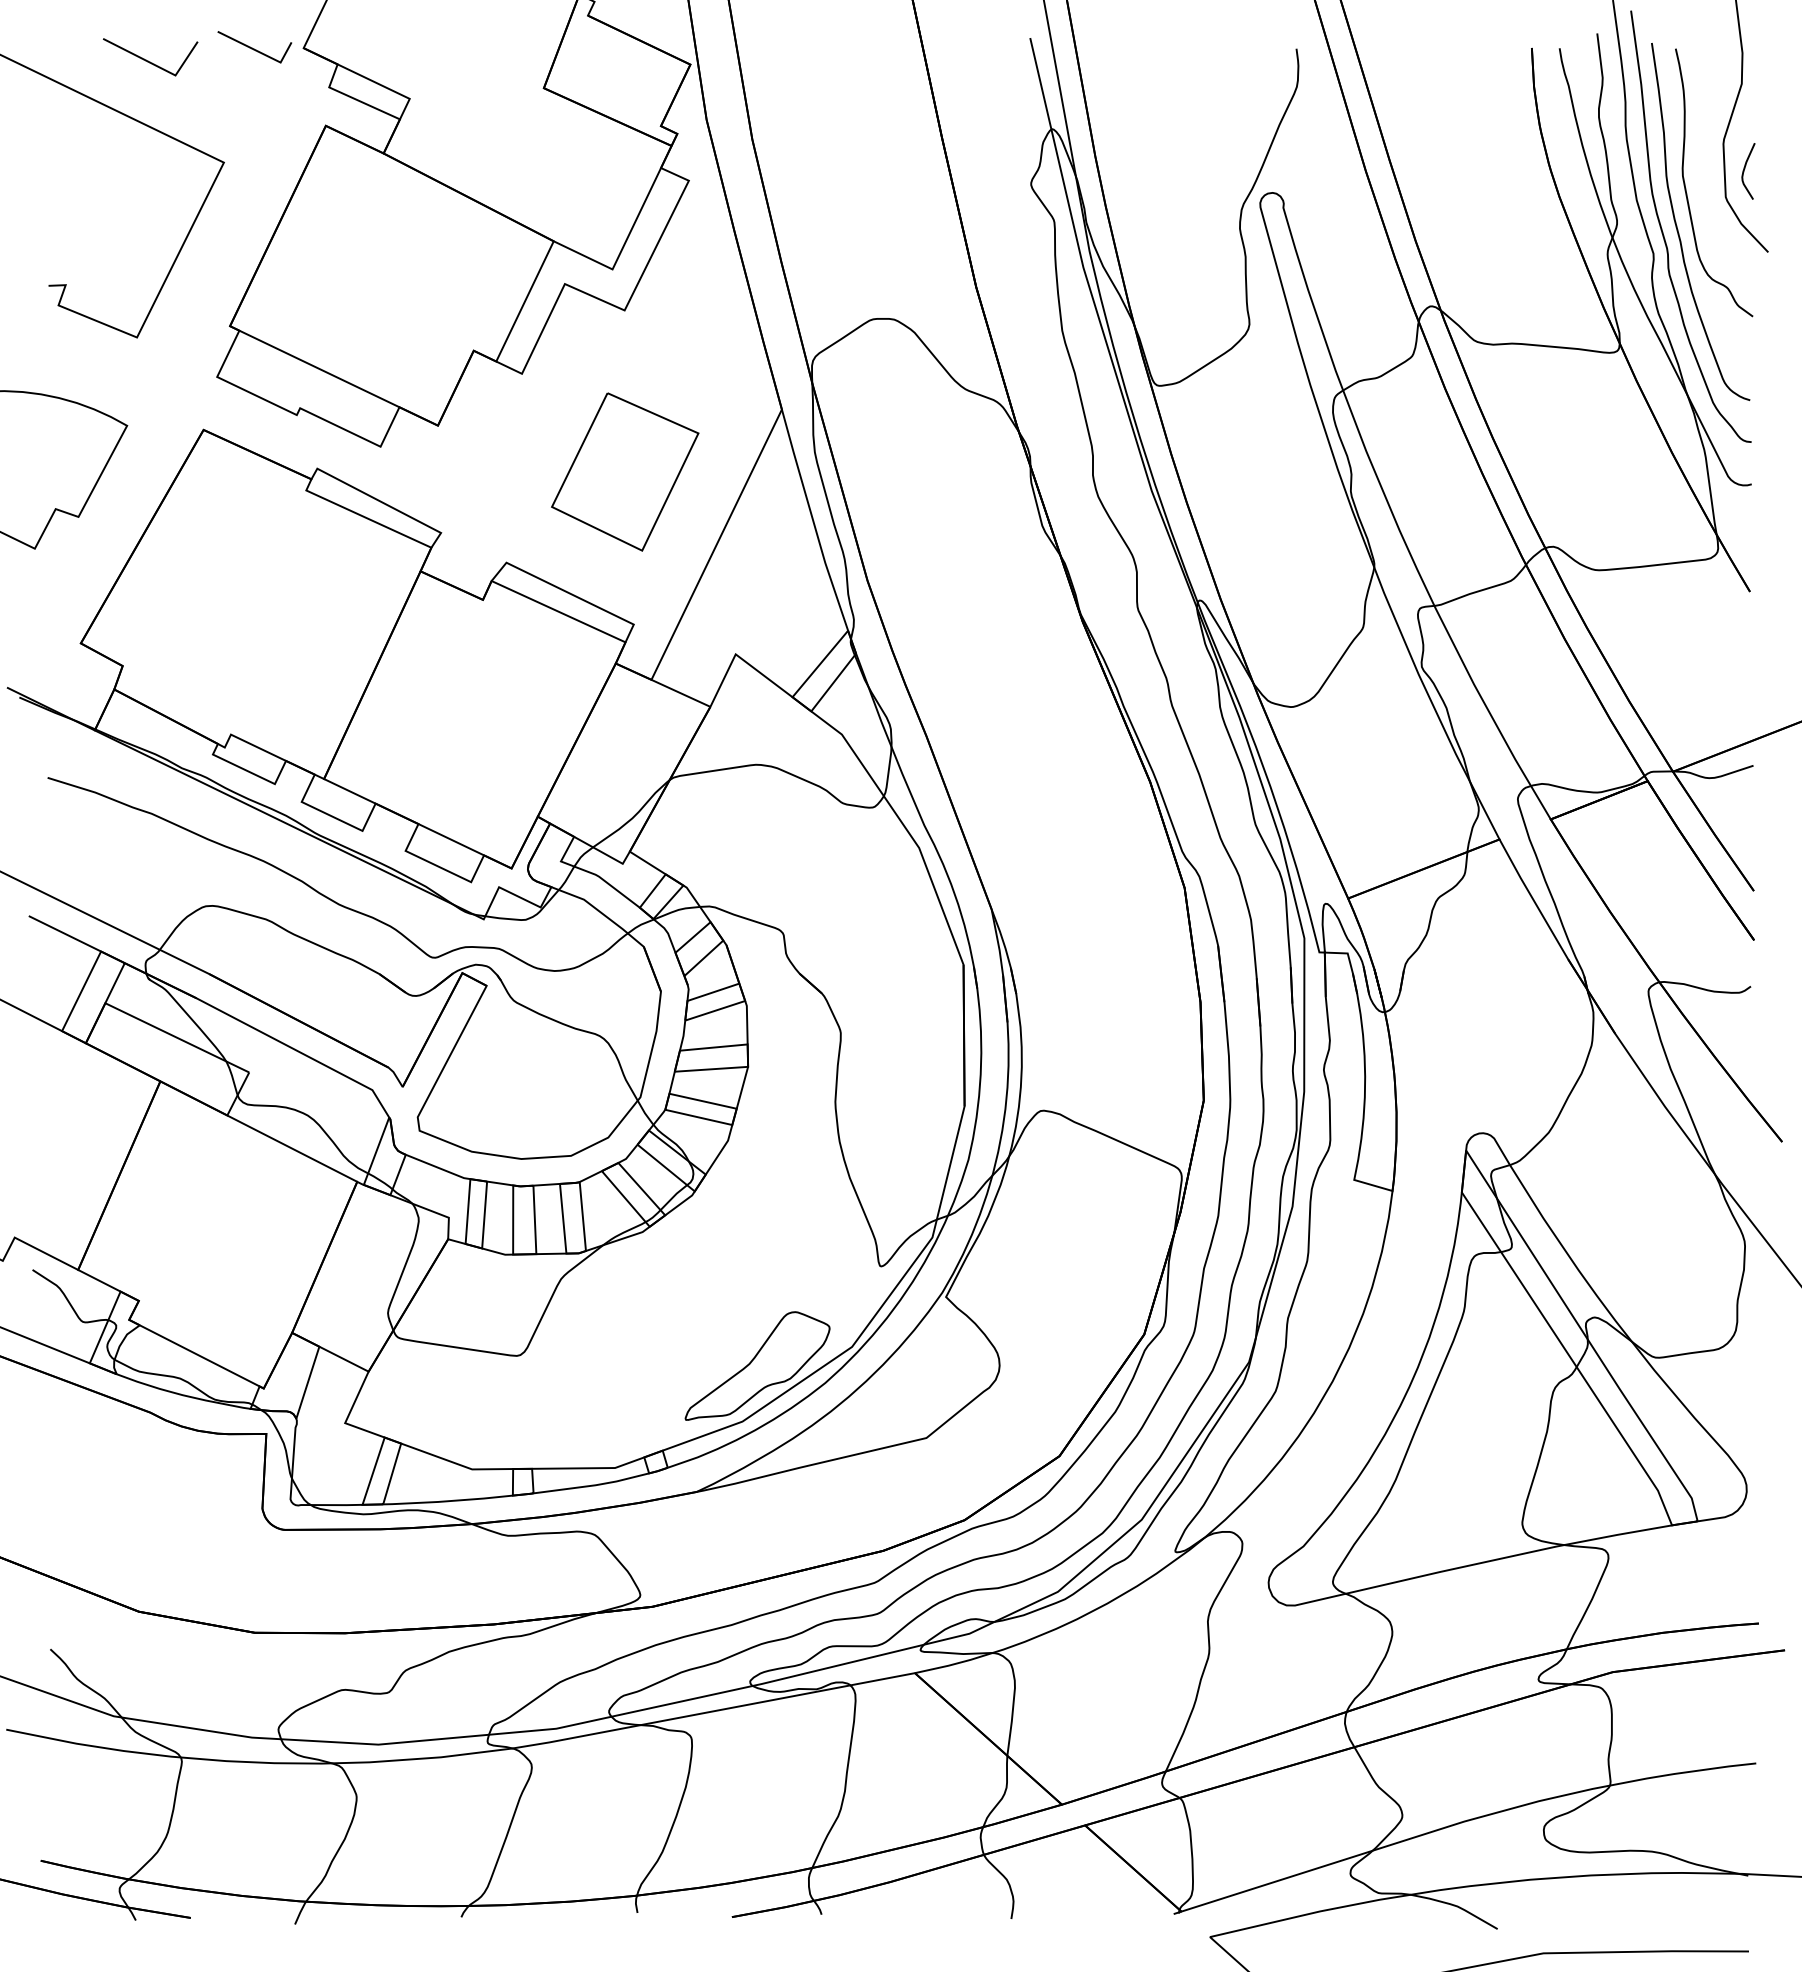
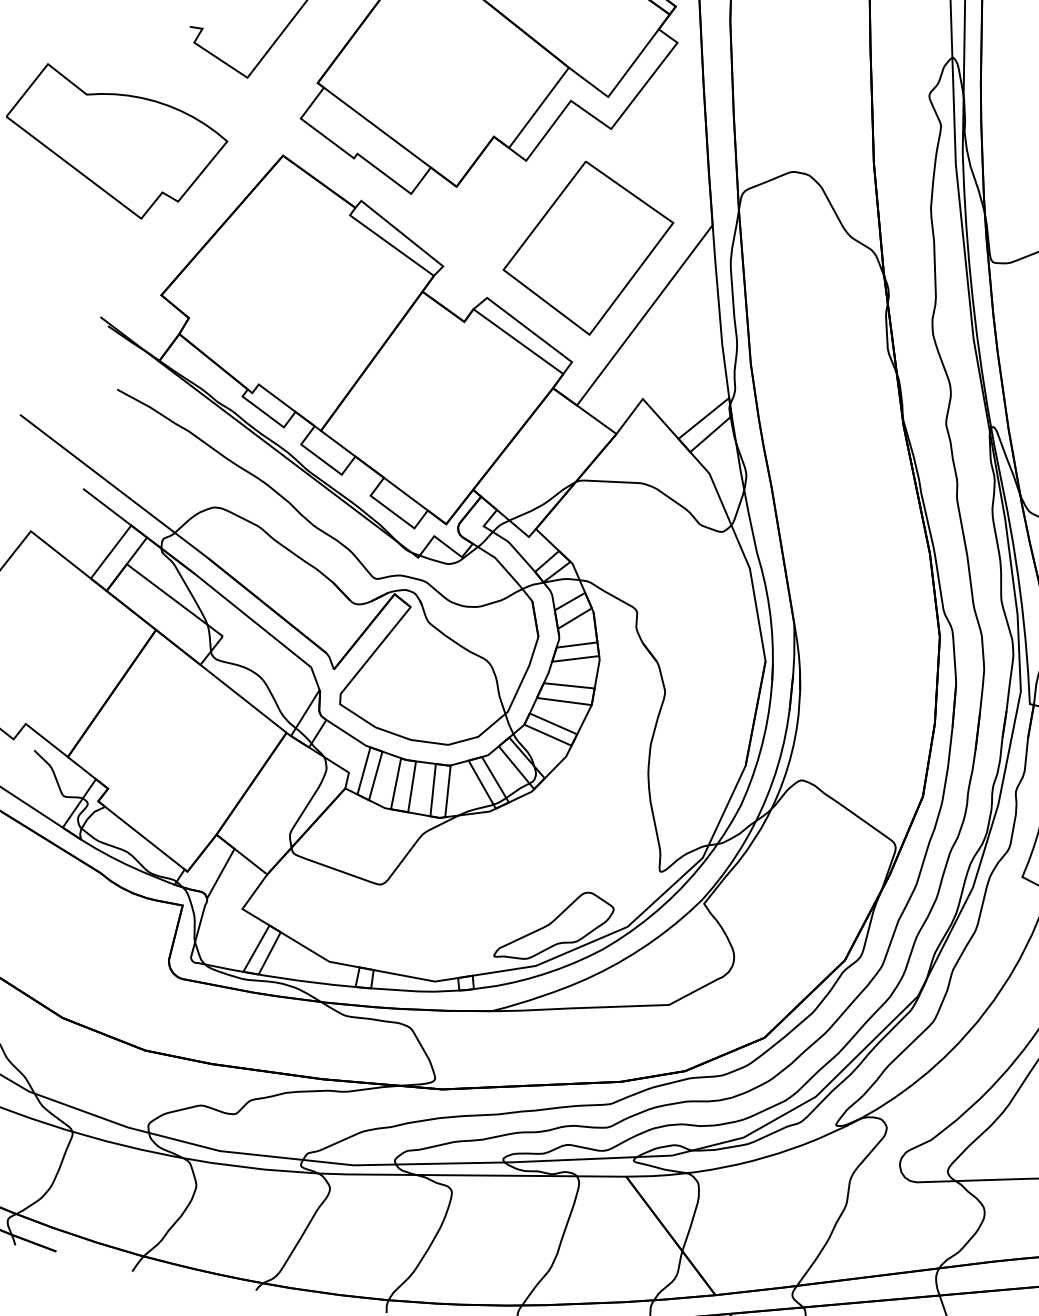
part: (624, 471) -> (587, 247), size x1.43

